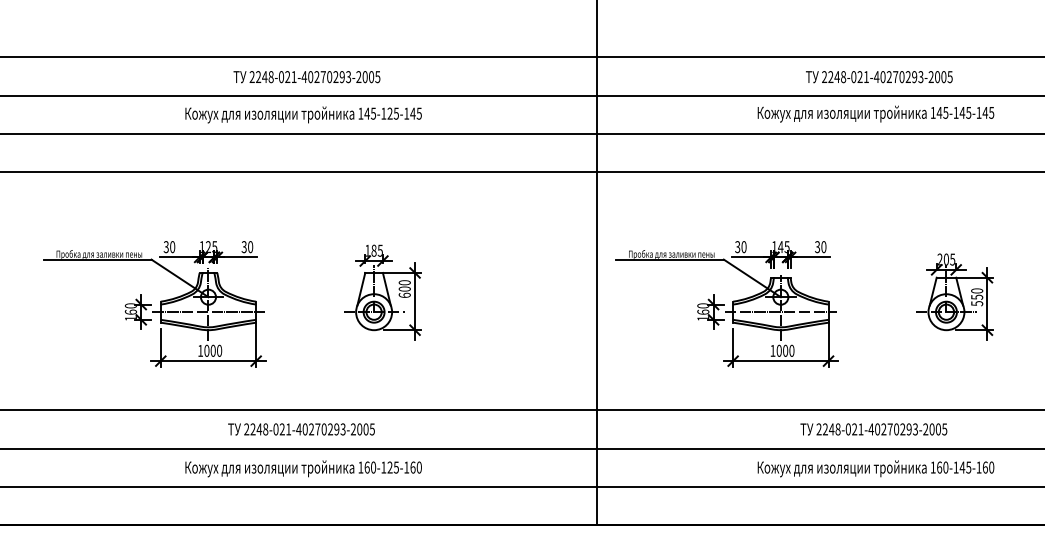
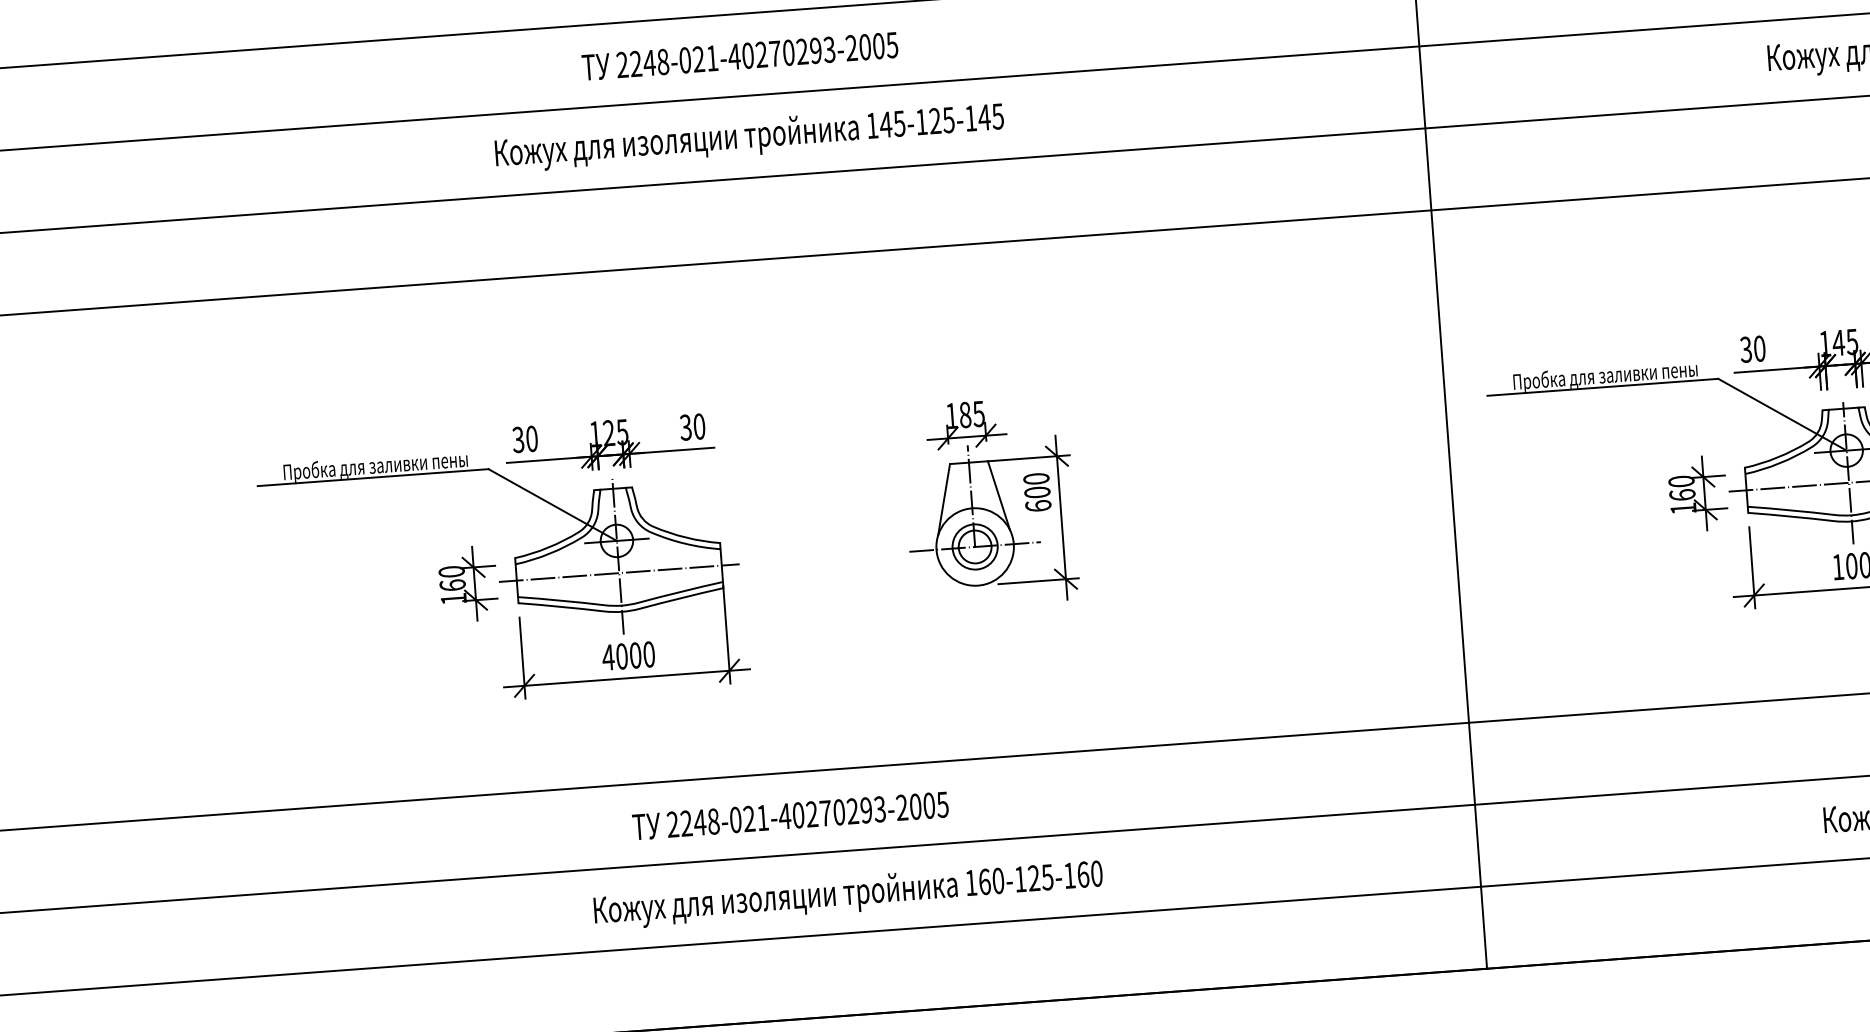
text: (306, 77) -> (739, 57), moved
text: (303, 114) -> (749, 136), moved
text: (200, 350) -> (608, 656), 1000 -> 4000
text: (301, 429) -> (790, 816), moved

